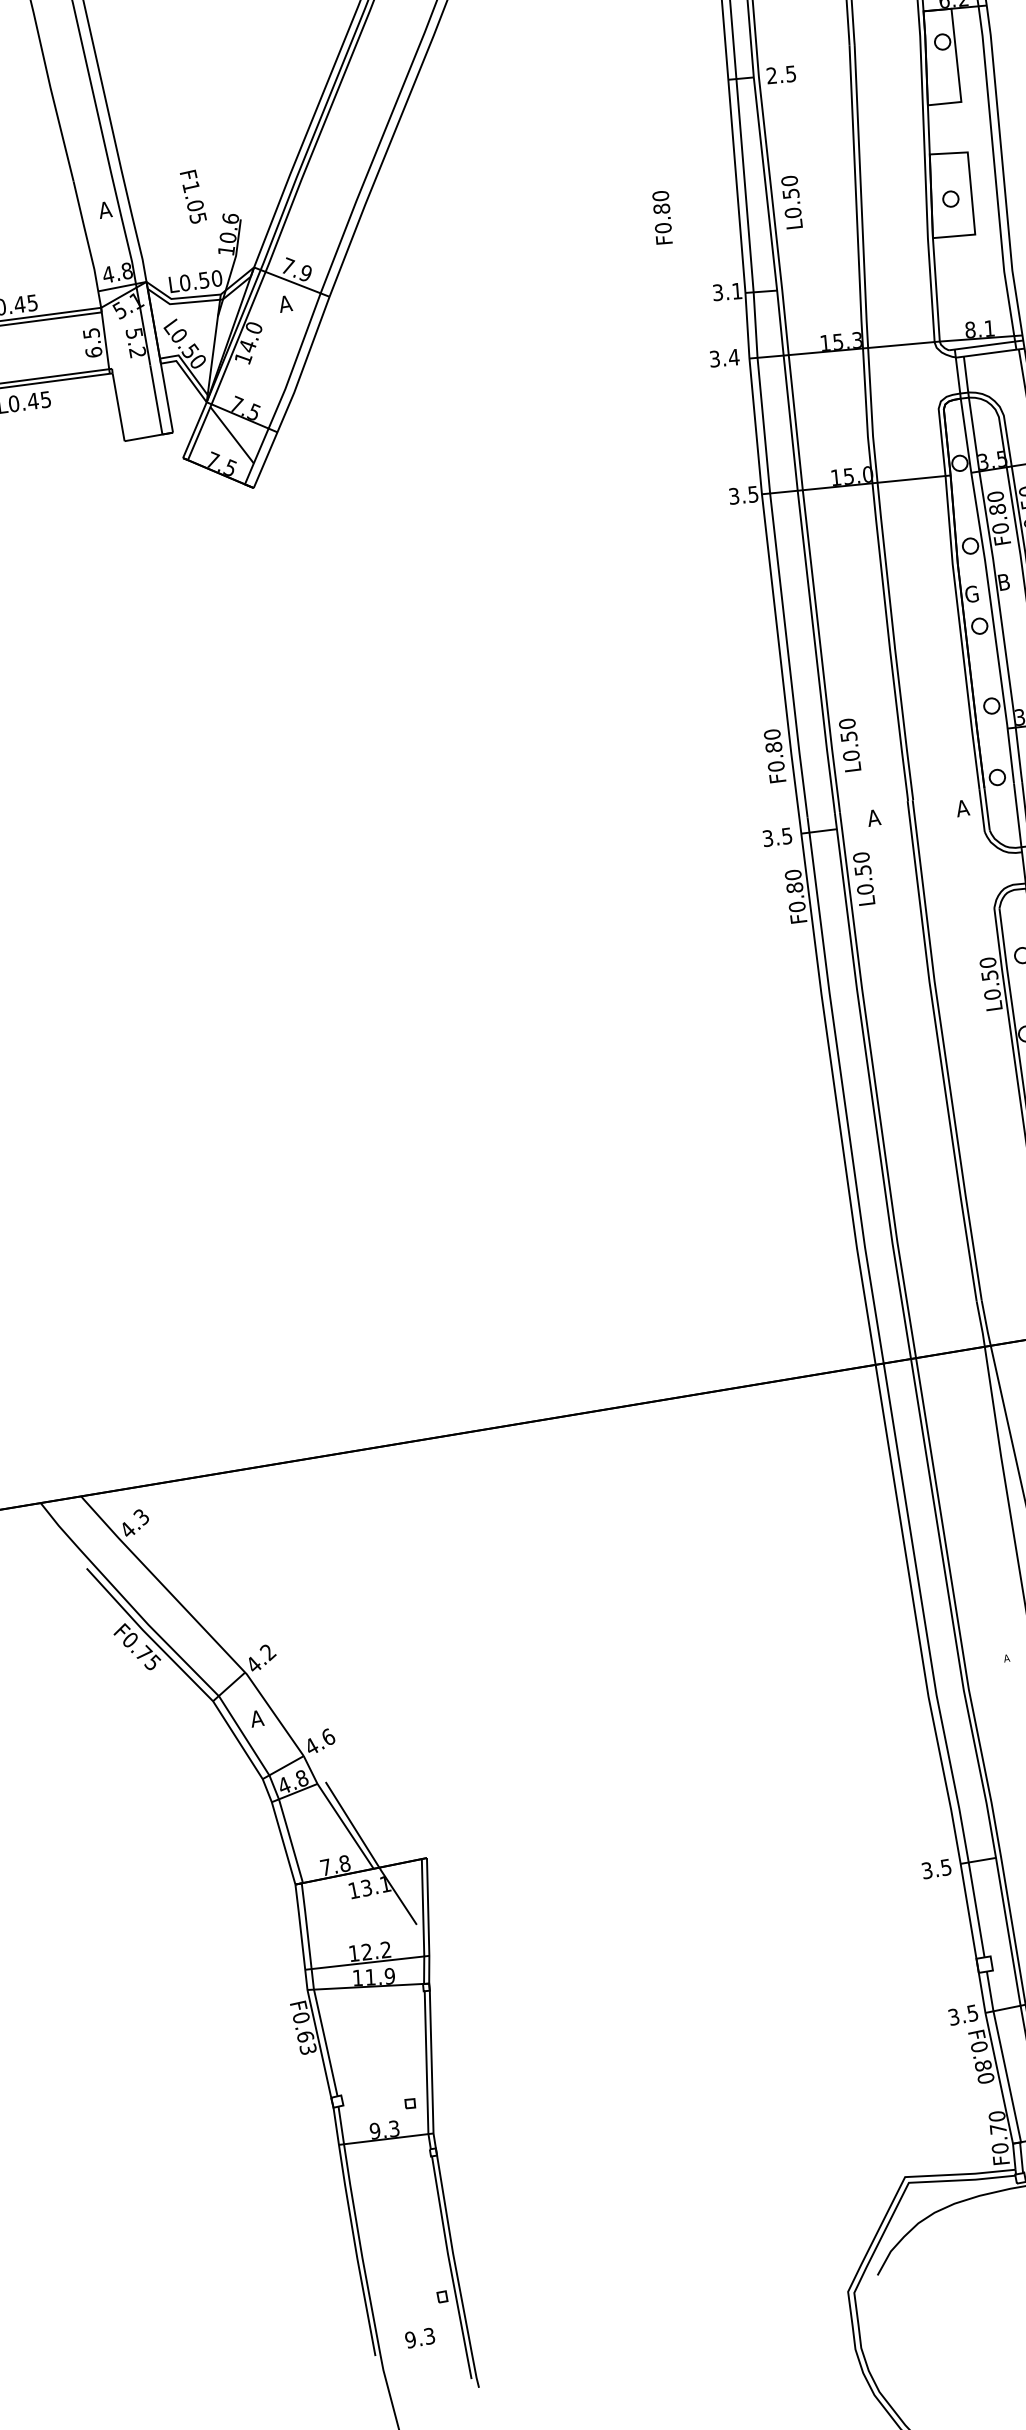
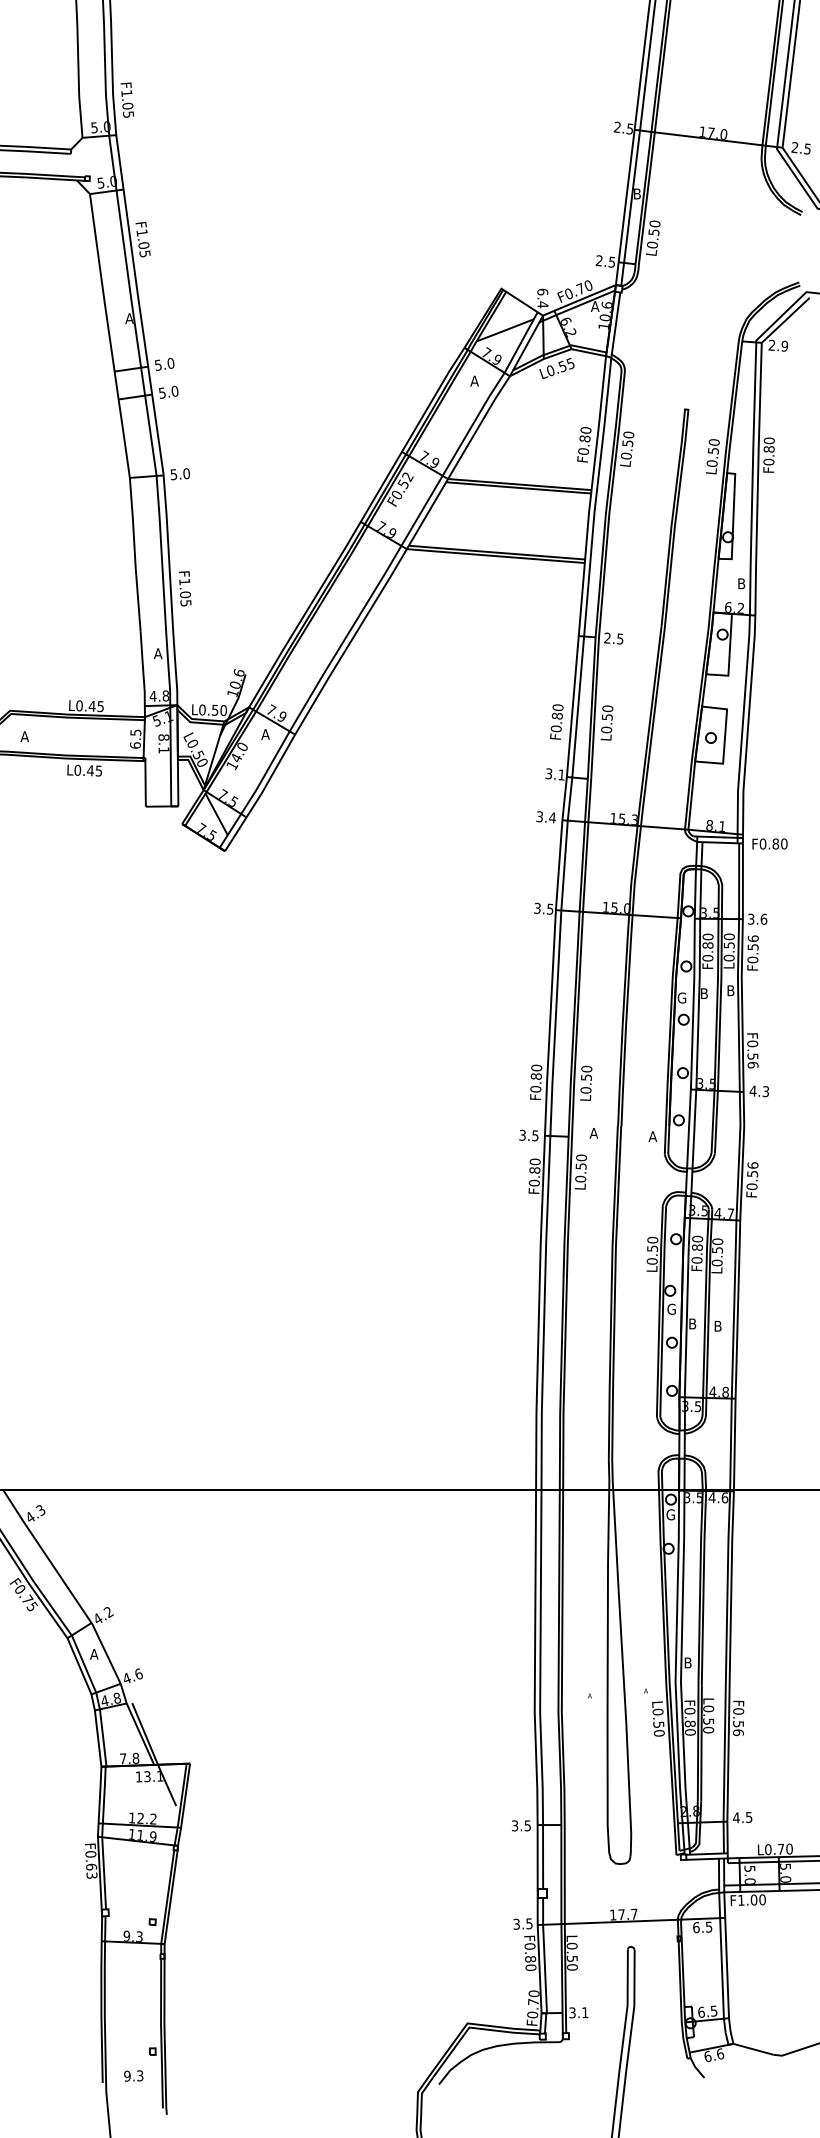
text: (192, 196) -> (184, 588), moved
text: (661, 217) -> (556, 721), moved
text: (135, 342) -> (163, 743), 5.2 -> 8.1

